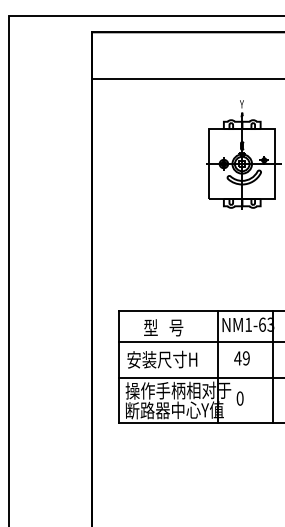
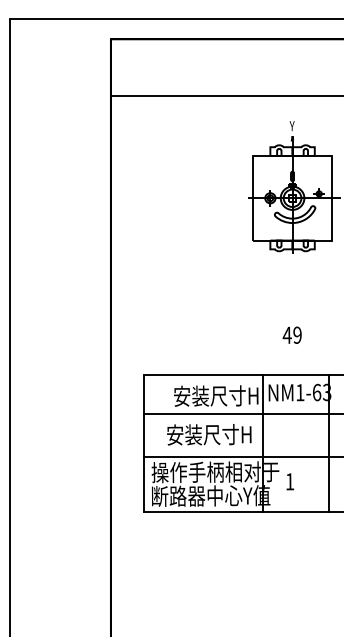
text: (178, 327) -> (215, 395), 型   号 -> 安装尺寸H
text: (241, 358) -> (291, 335), moved
text: (162, 359) -> (209, 434), moved
text: (239, 398) -> (289, 481), 0 -> 1

